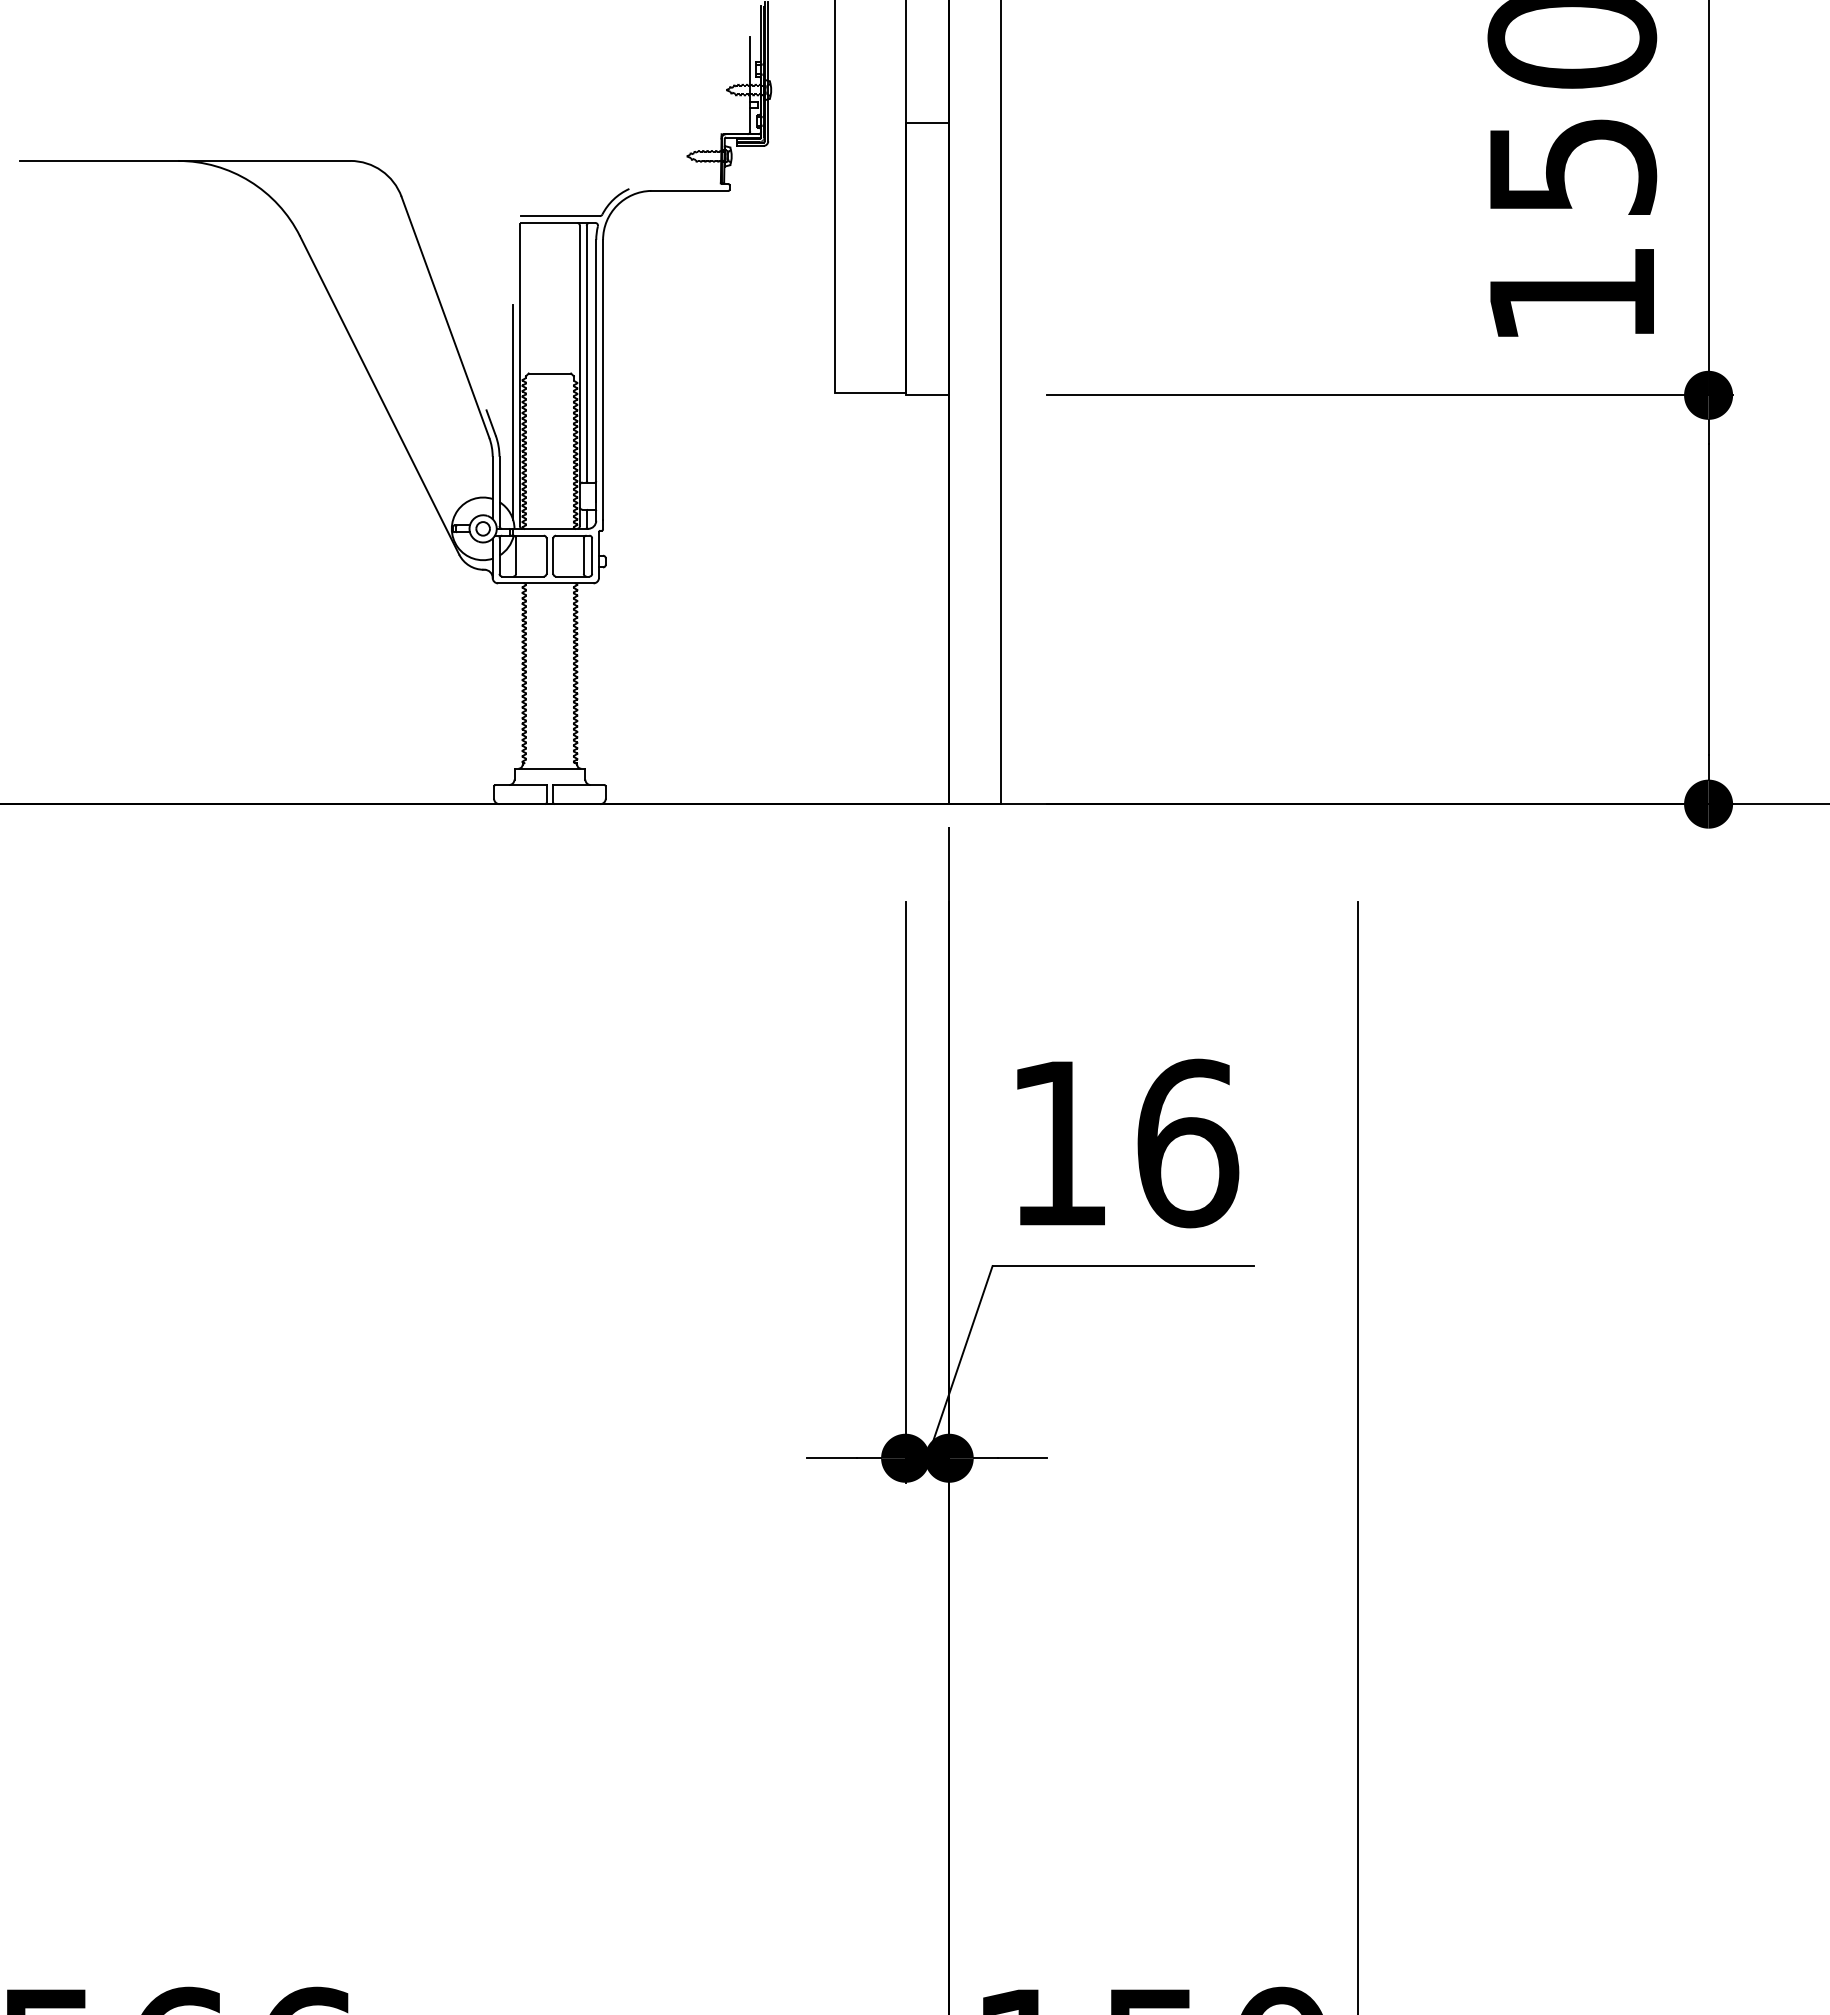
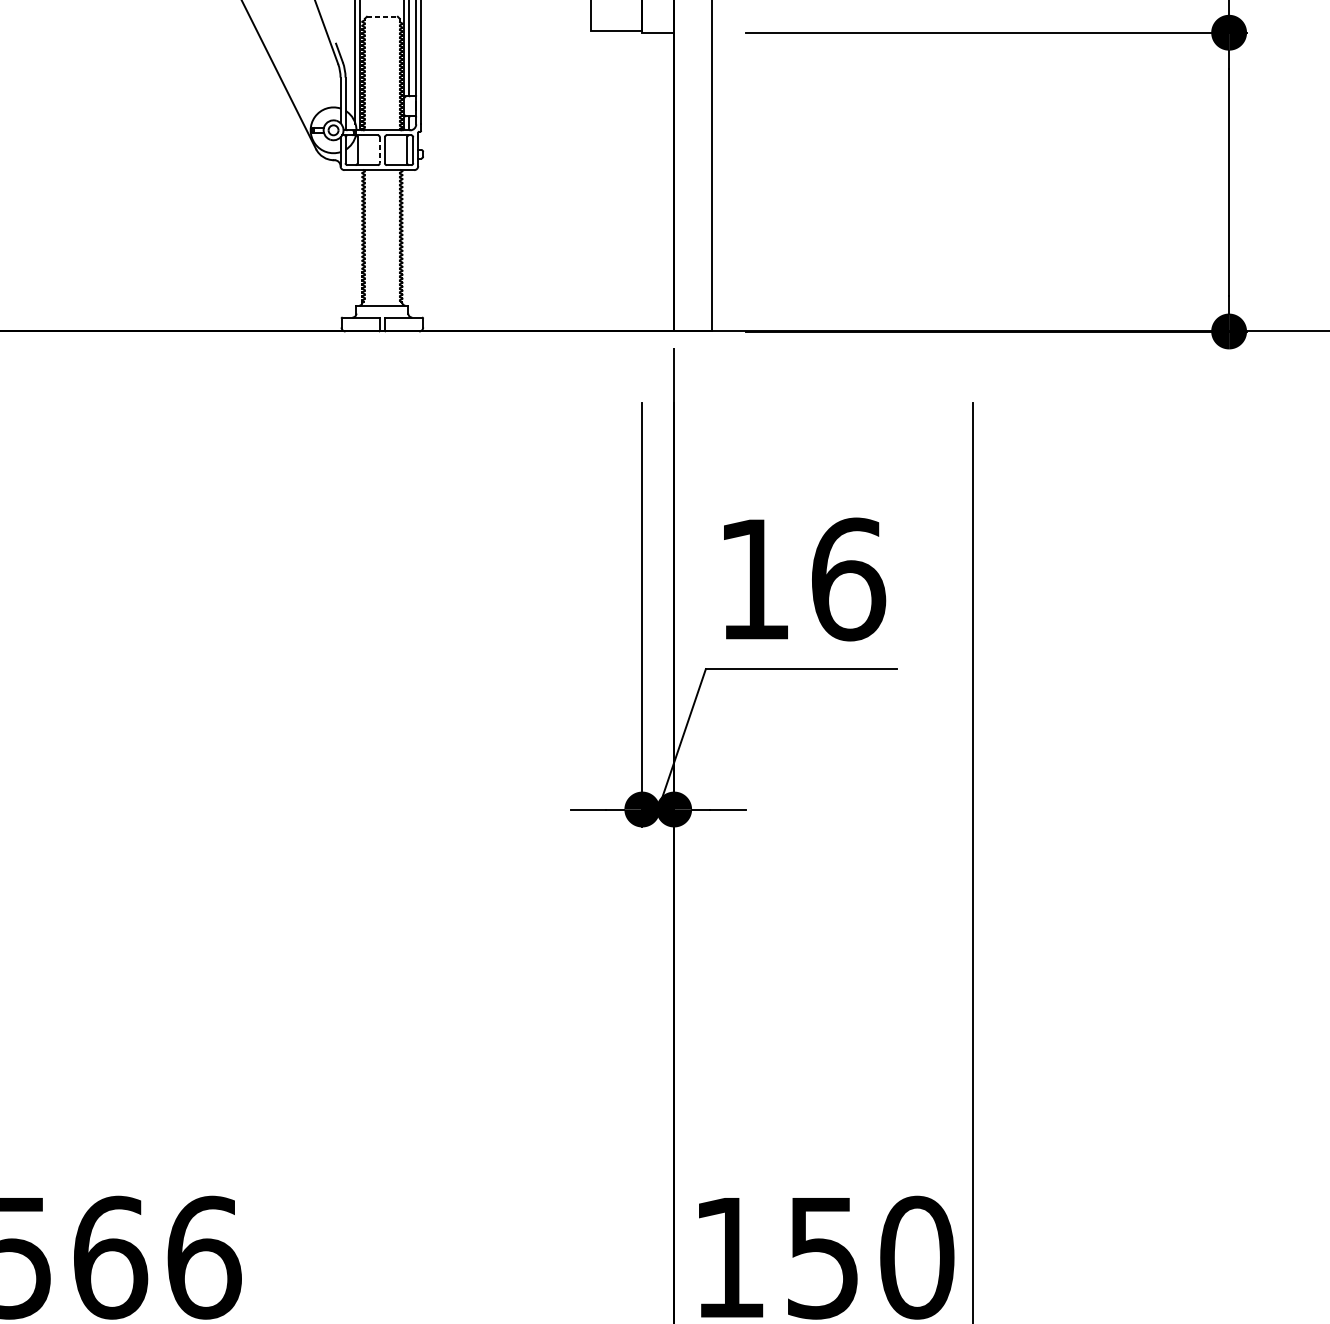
line: (550, 373) -> (382, 16), solid -> dashed
line: (546, 556) -> (379, 150), solid -> dashed

